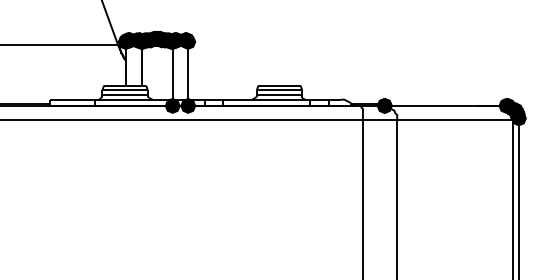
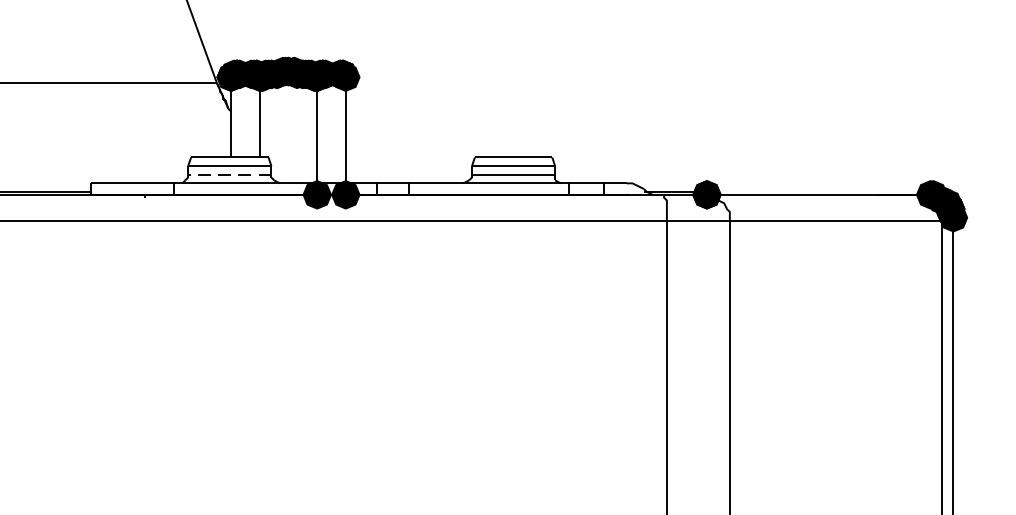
line: (125, 94) -> (230, 173), solid -> dashed

